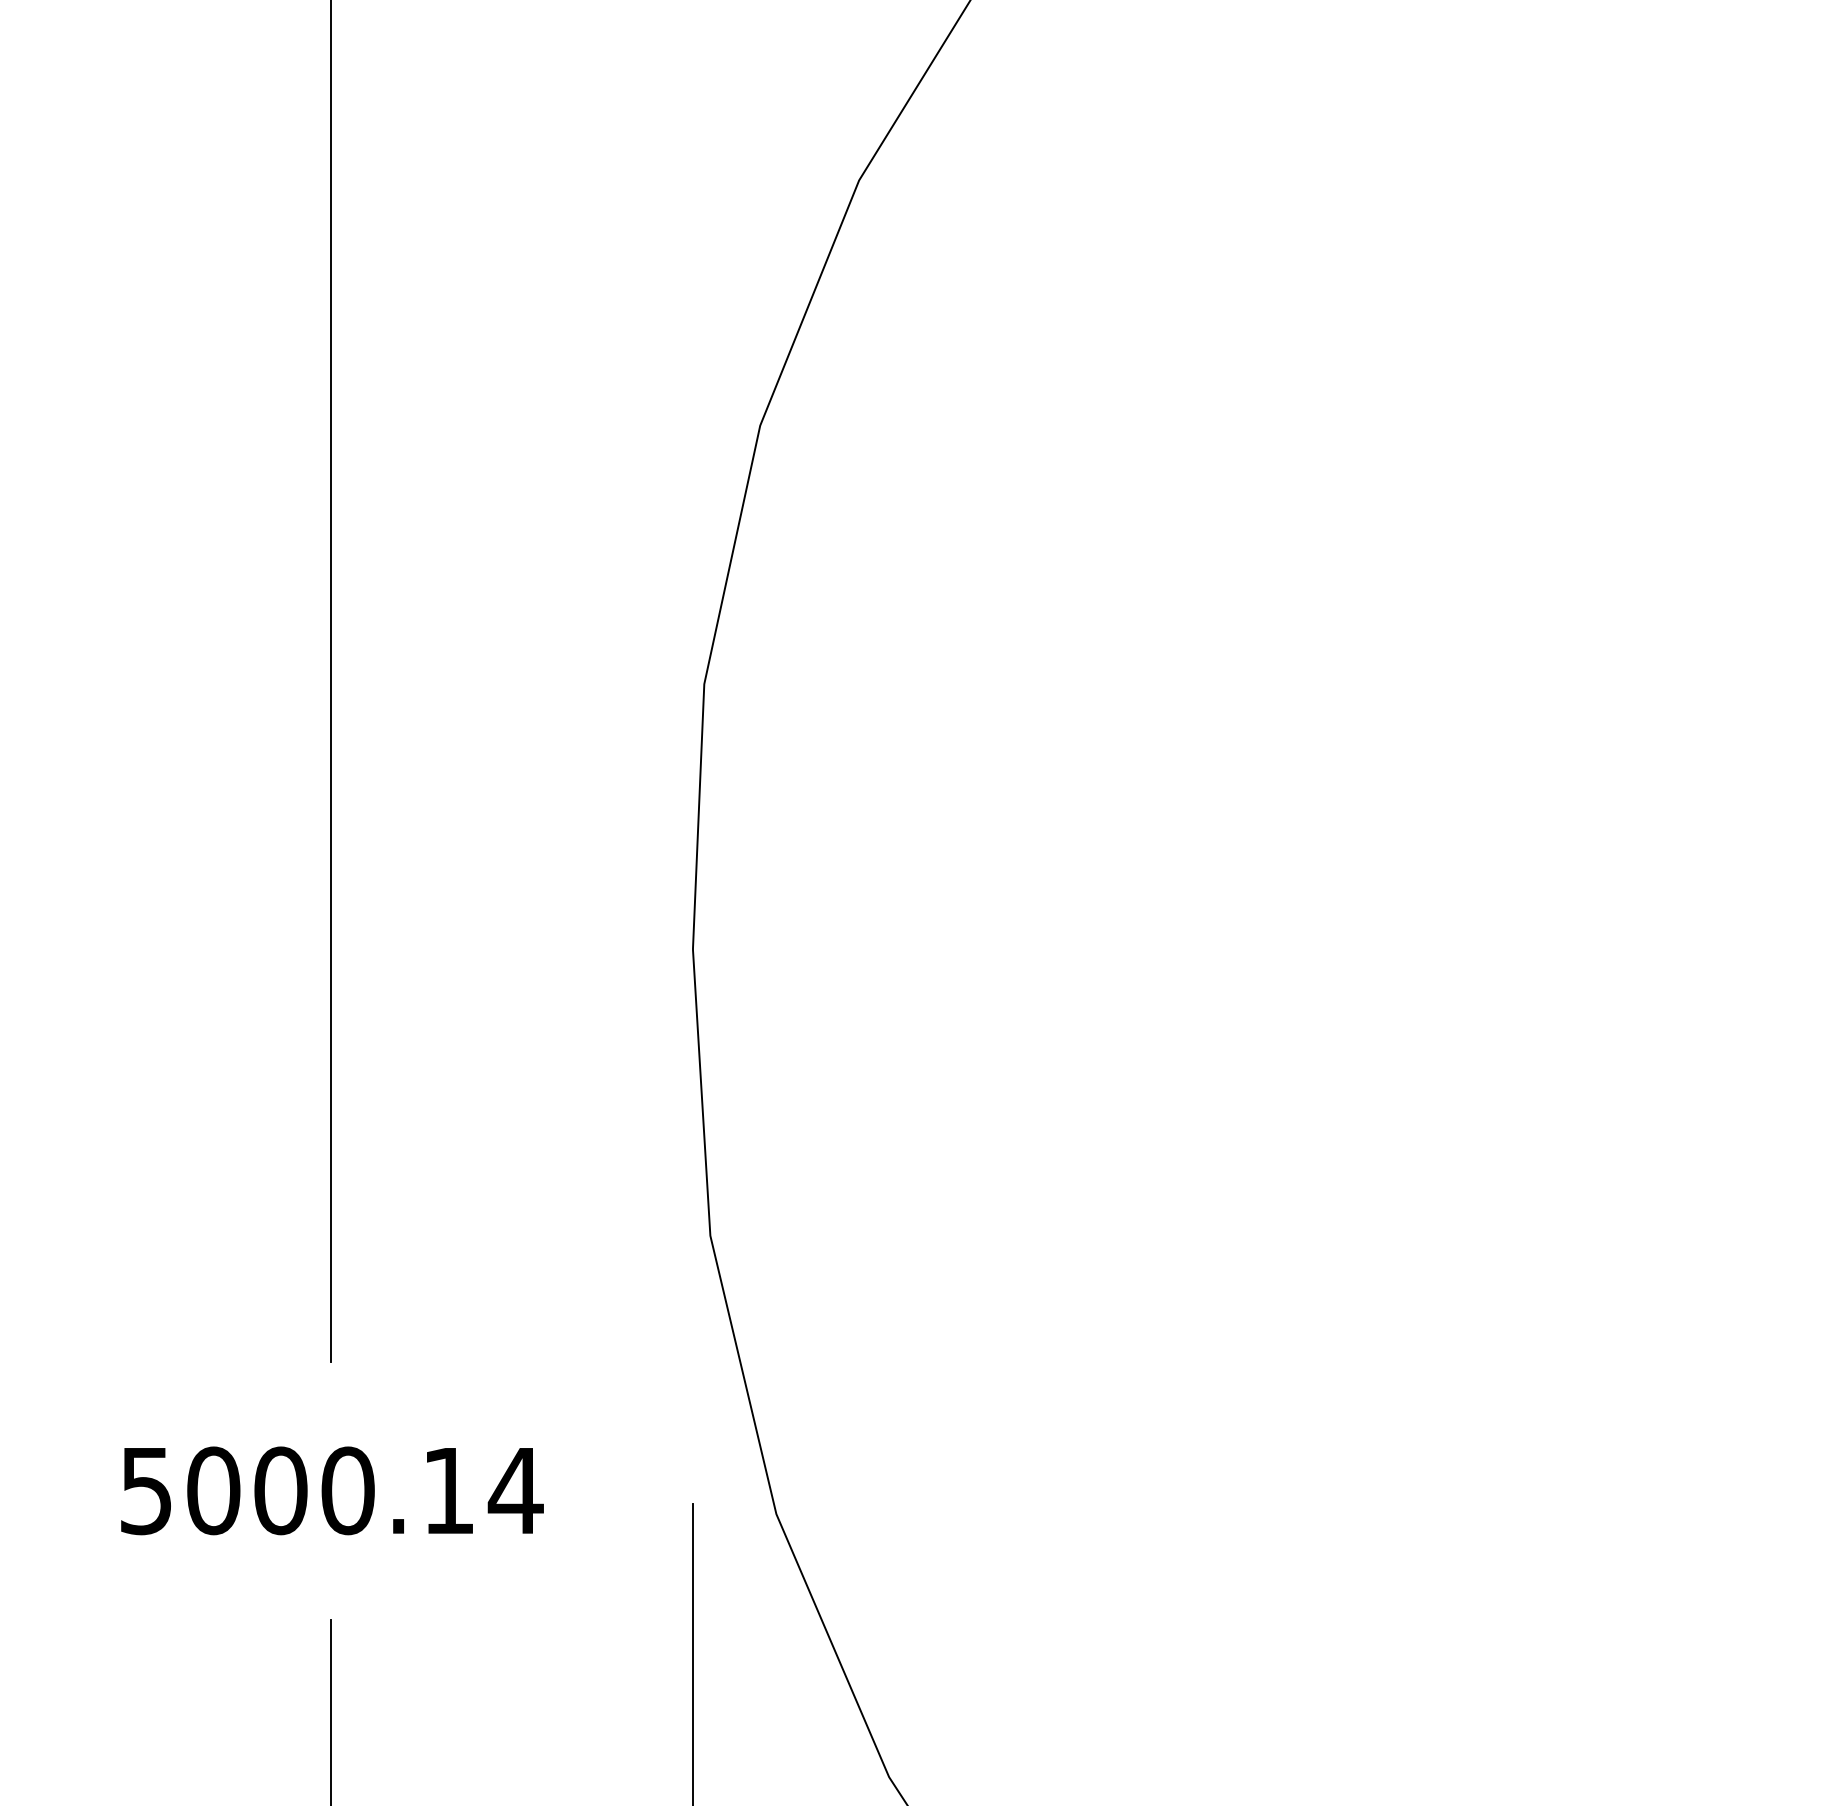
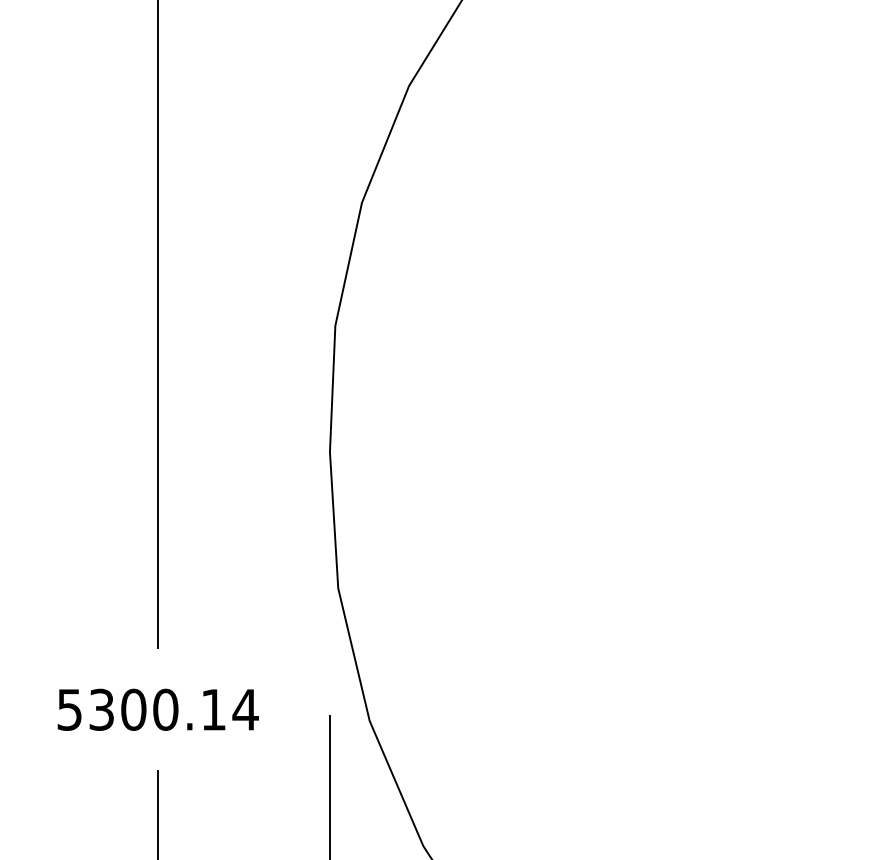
text: (213, 1490) -> (101, 709), 5000.14 -> 5300.14

